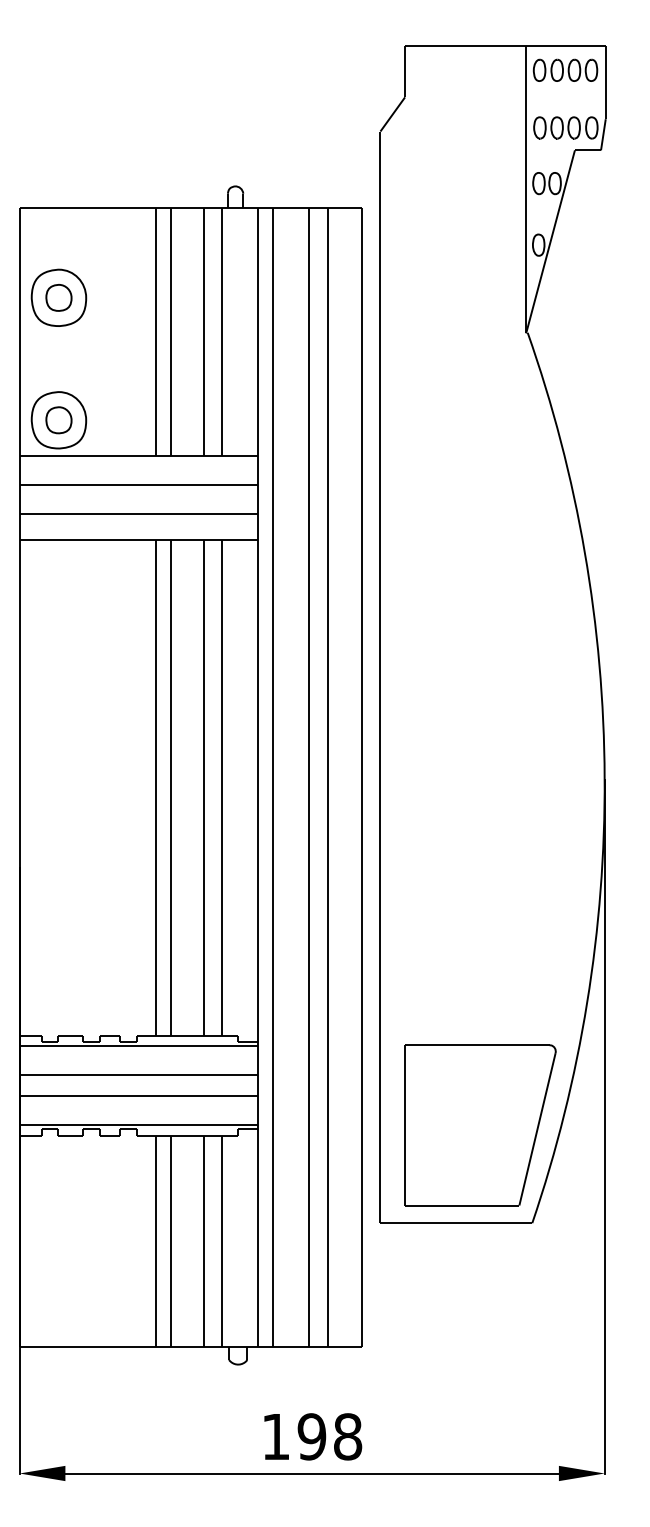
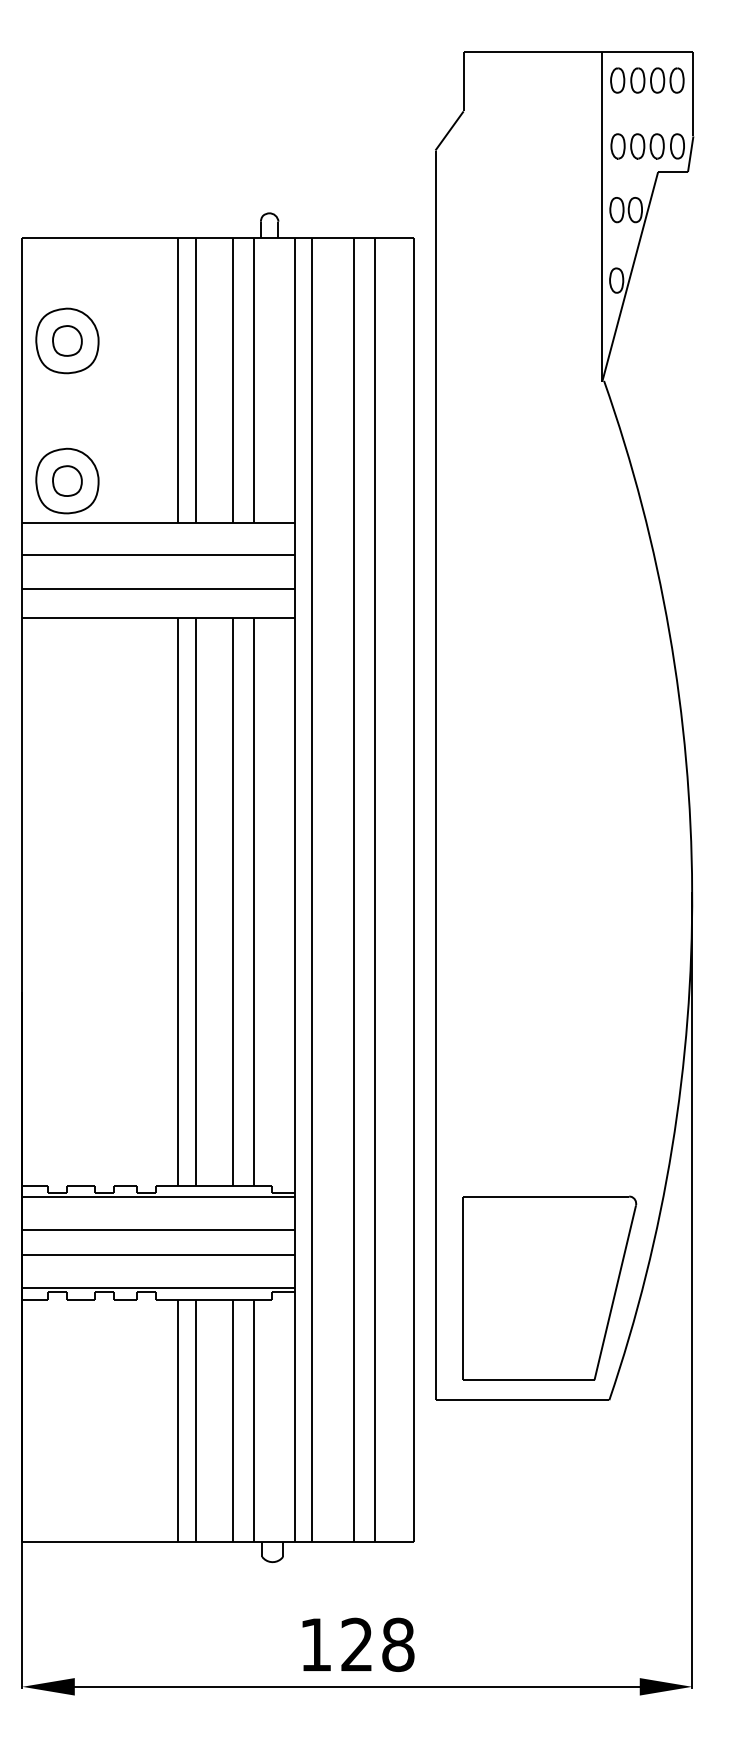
text: (311, 1436) -> (356, 1644), 198 -> 128

